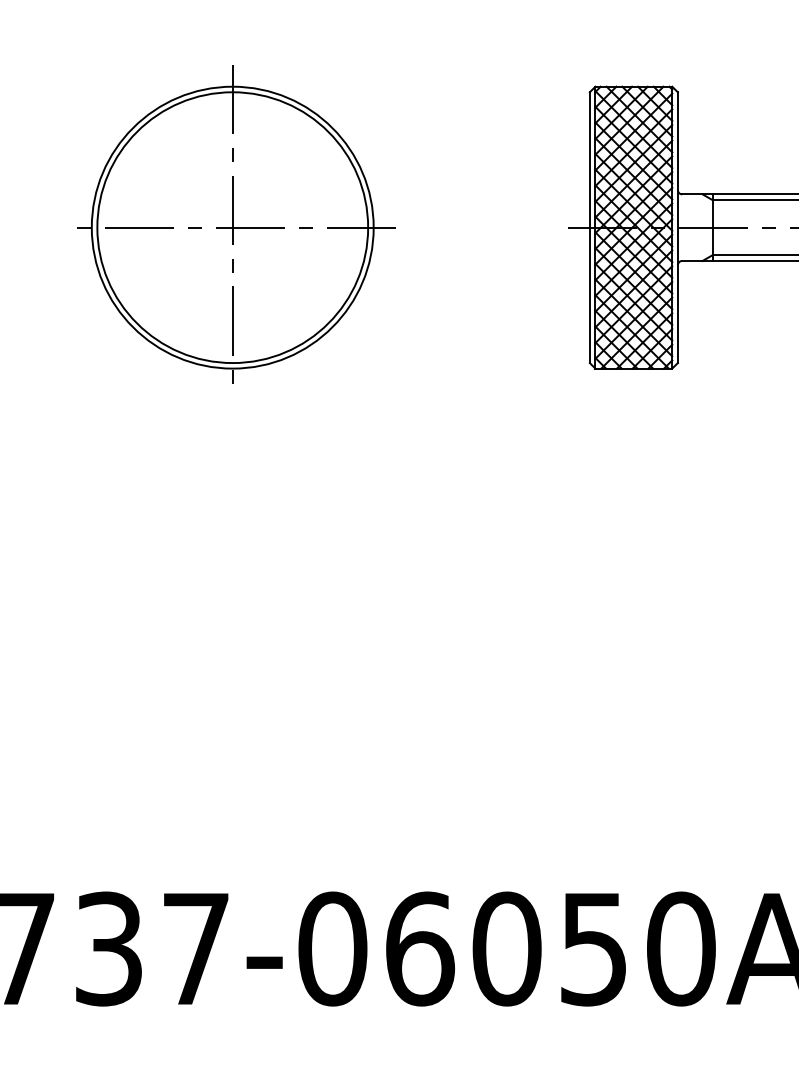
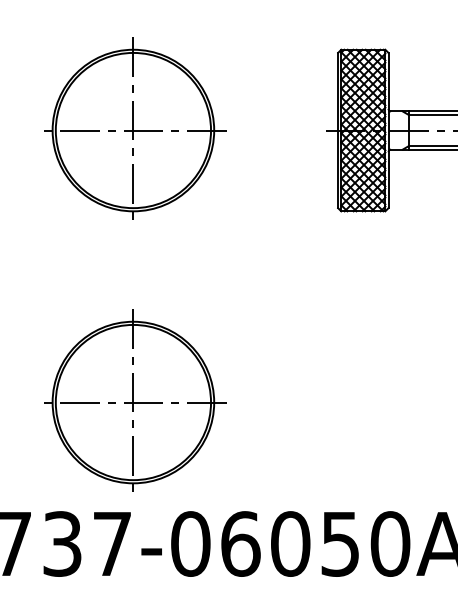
part: (236, 698) -> (135, 400), added

